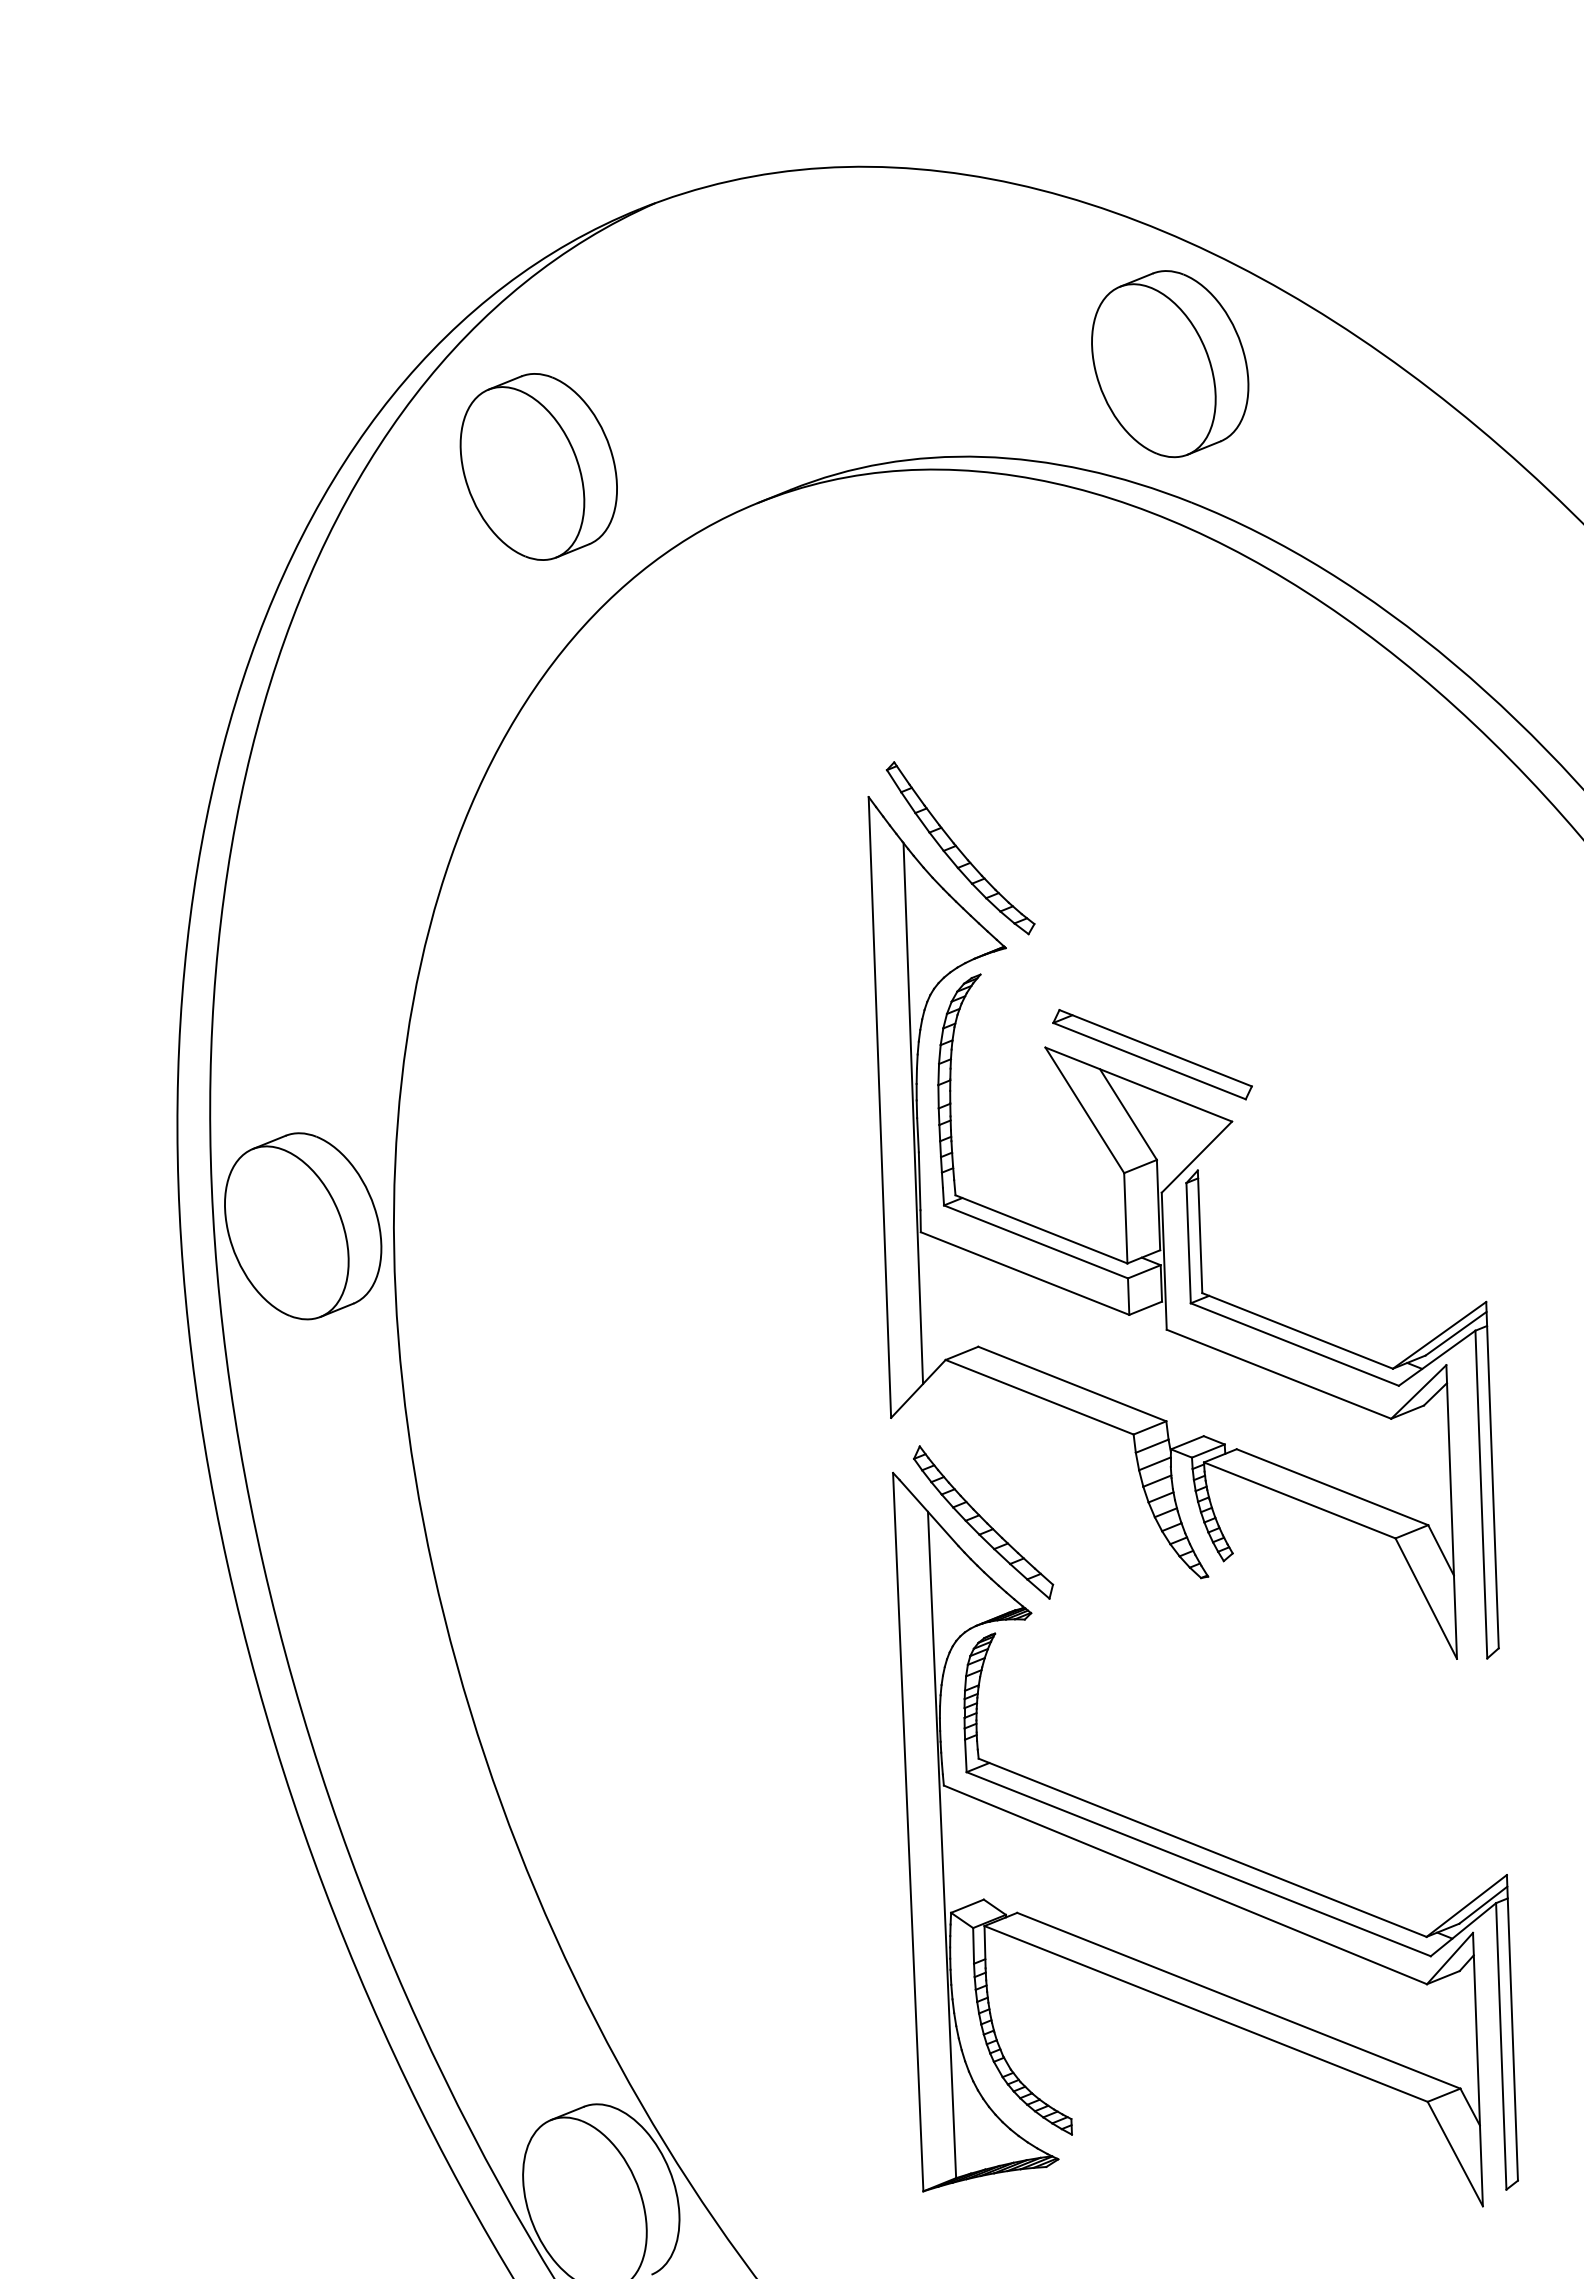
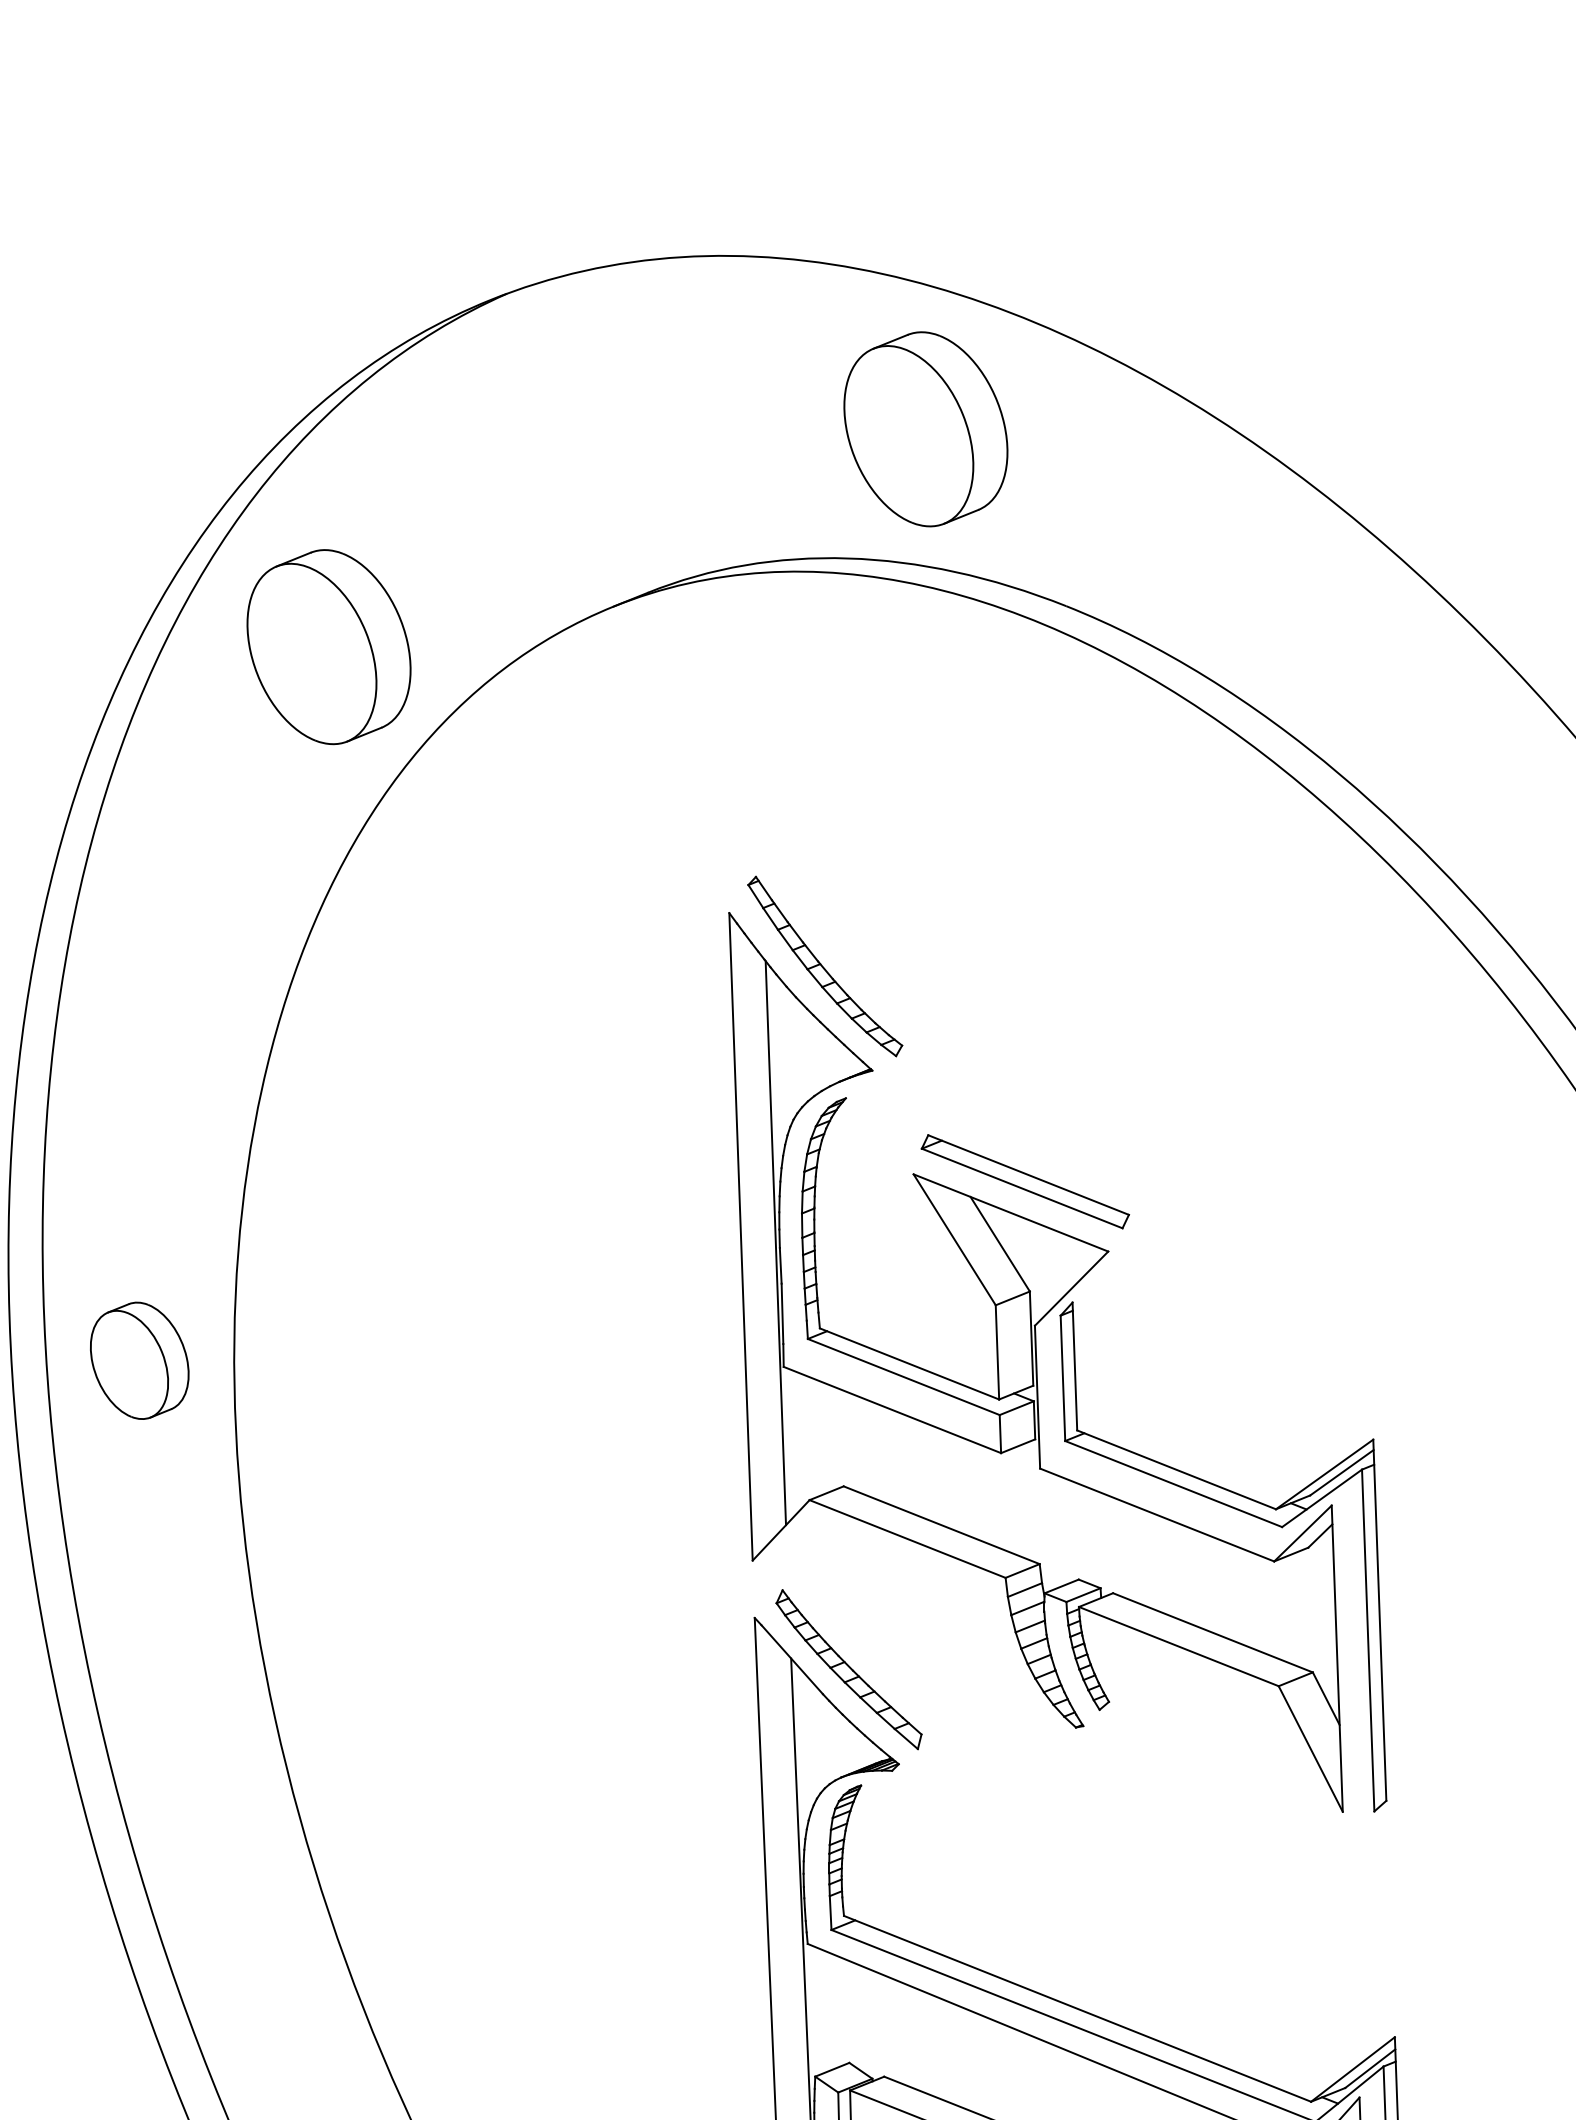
part: (1170, 364) -> (926, 429), moved
part: (538, 466) -> (328, 646), moved
part: (303, 1226) -> (139, 1360), size x0.6

